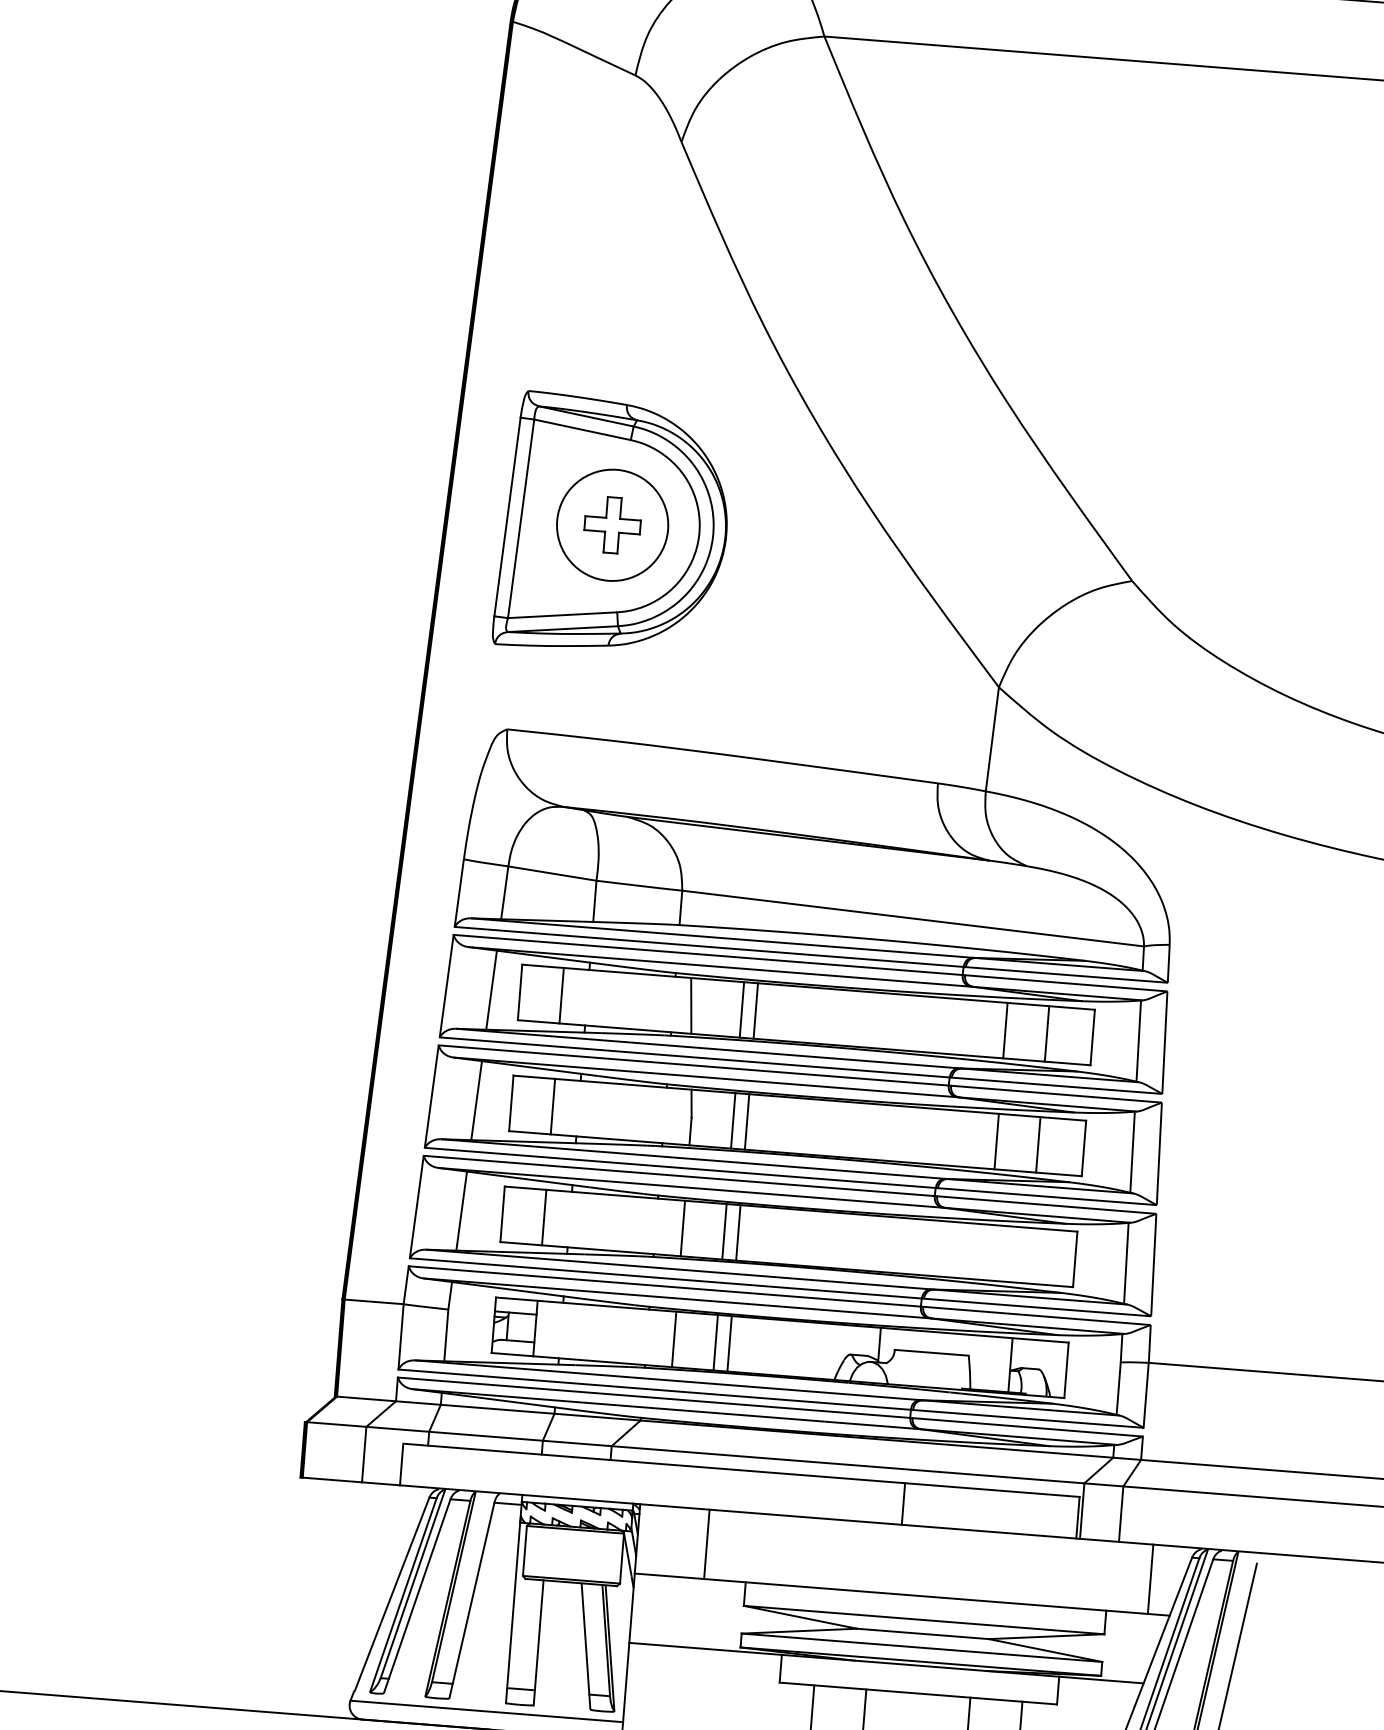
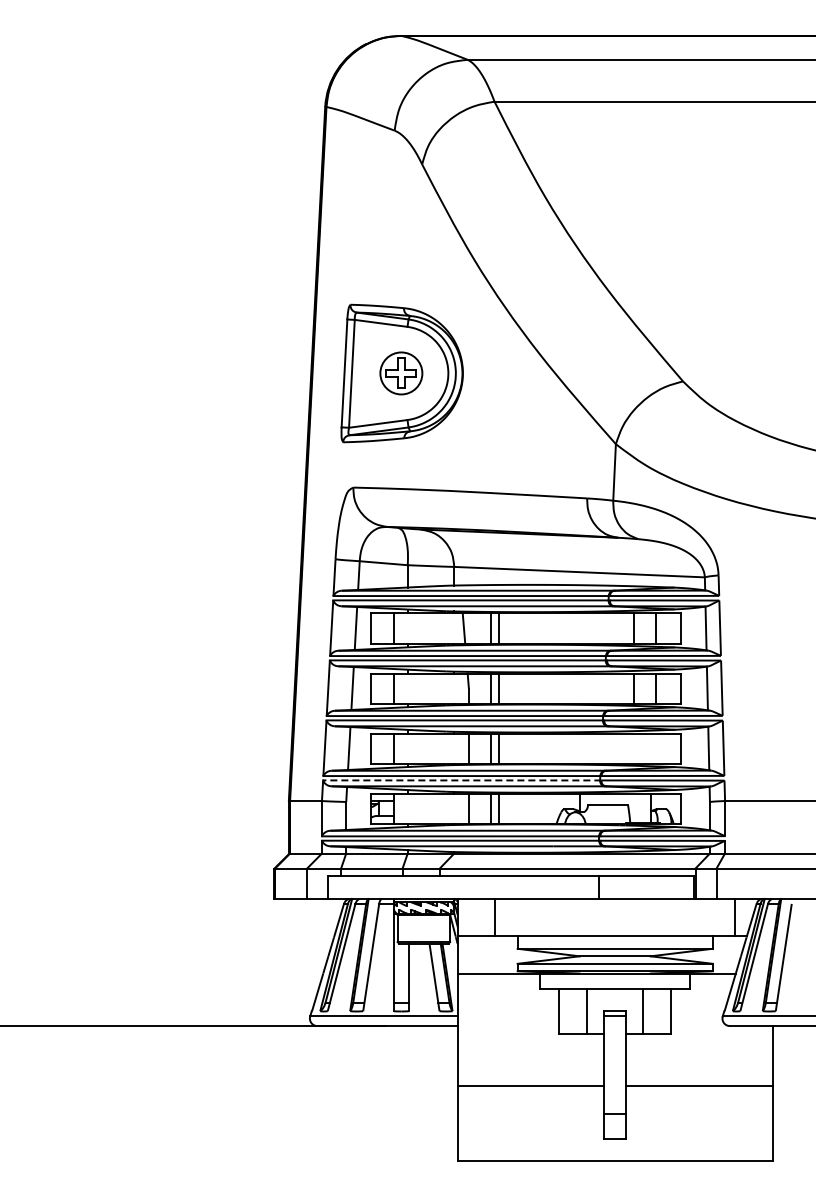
circle: (612, 525) -> (401, 373), size x0.7
line: (664, 1286) -> (461, 780), solid -> dashed

